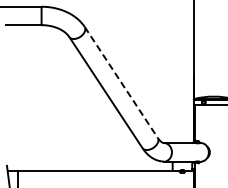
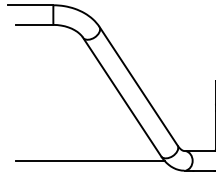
line: (121, 82) -> (138, 86), dashed -> solid
line: (75, 152) -> (89, 161), added

